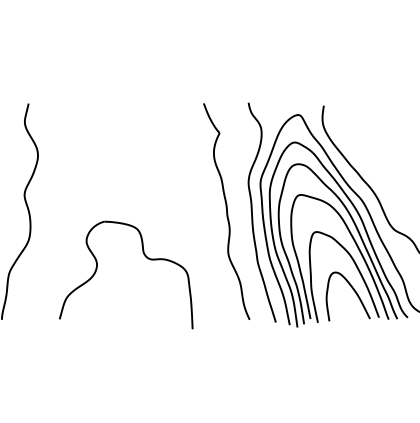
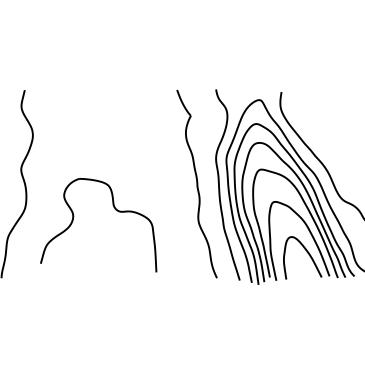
part: (145, 258) -> (115, 210), moved

